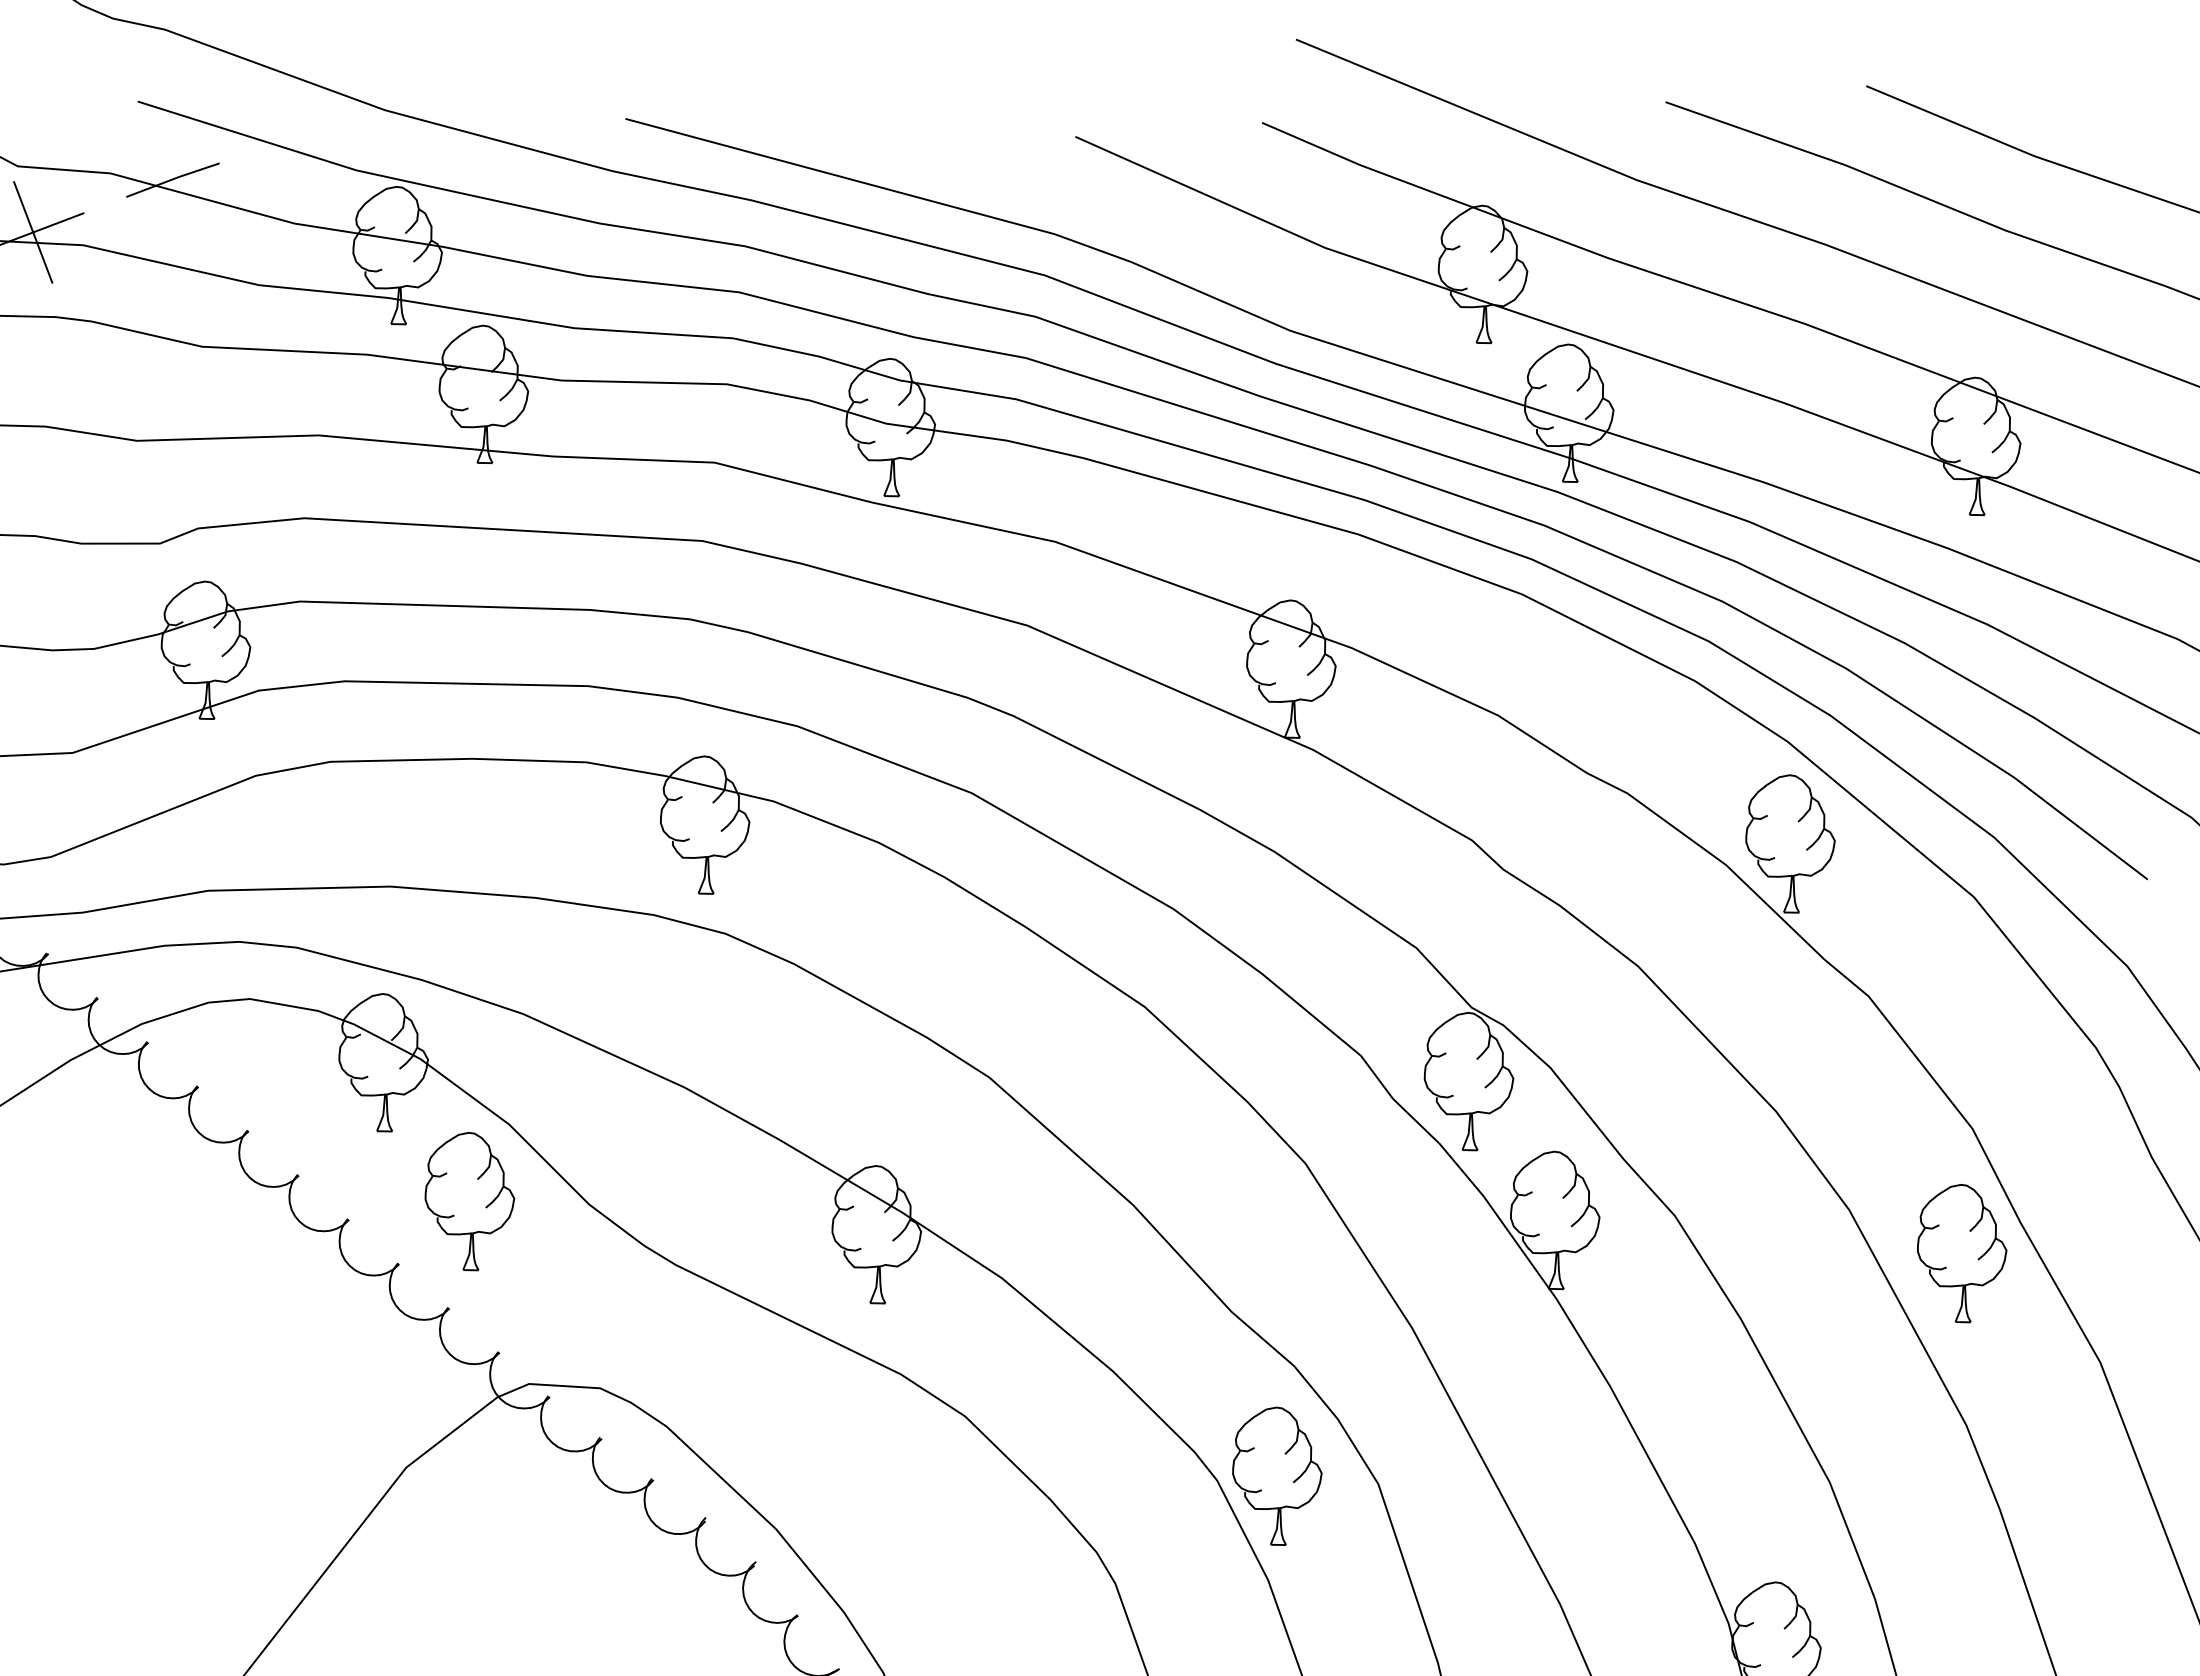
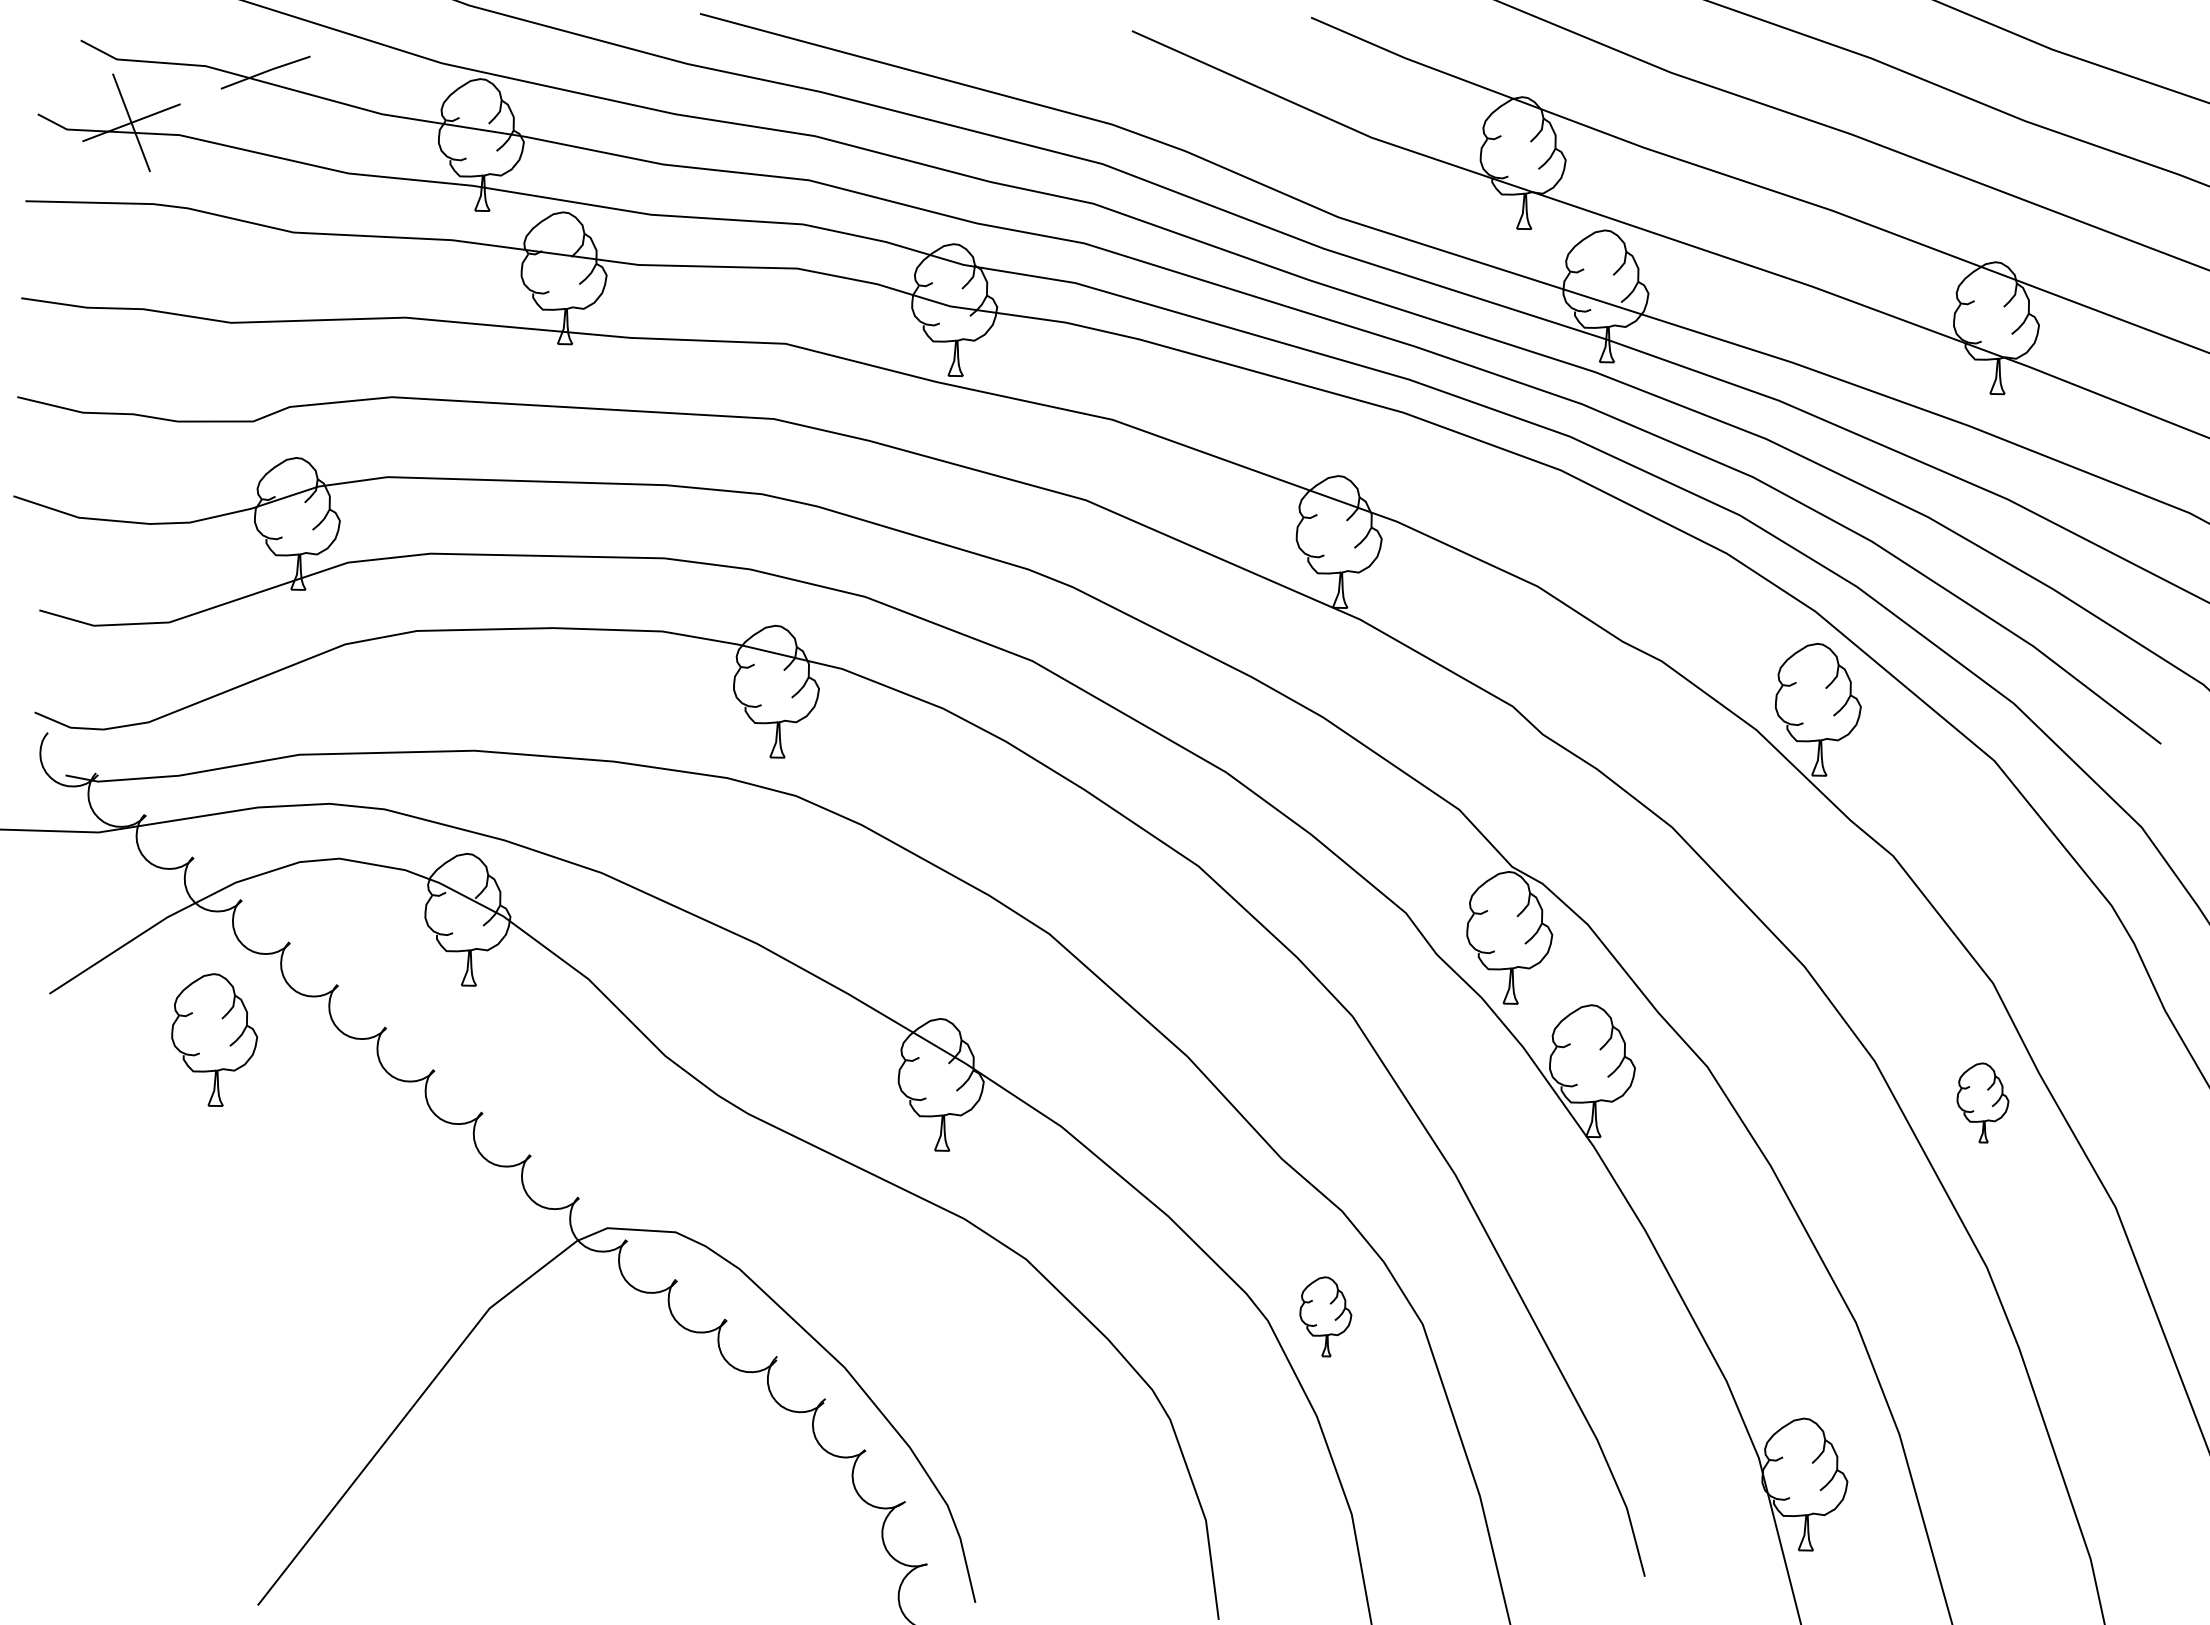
part: (469, 1200) -> (214, 1039), moved
part: (1961, 1253) -> (1982, 1102), size x0.6
part: (1277, 1475) -> (1325, 1316), size x0.6

